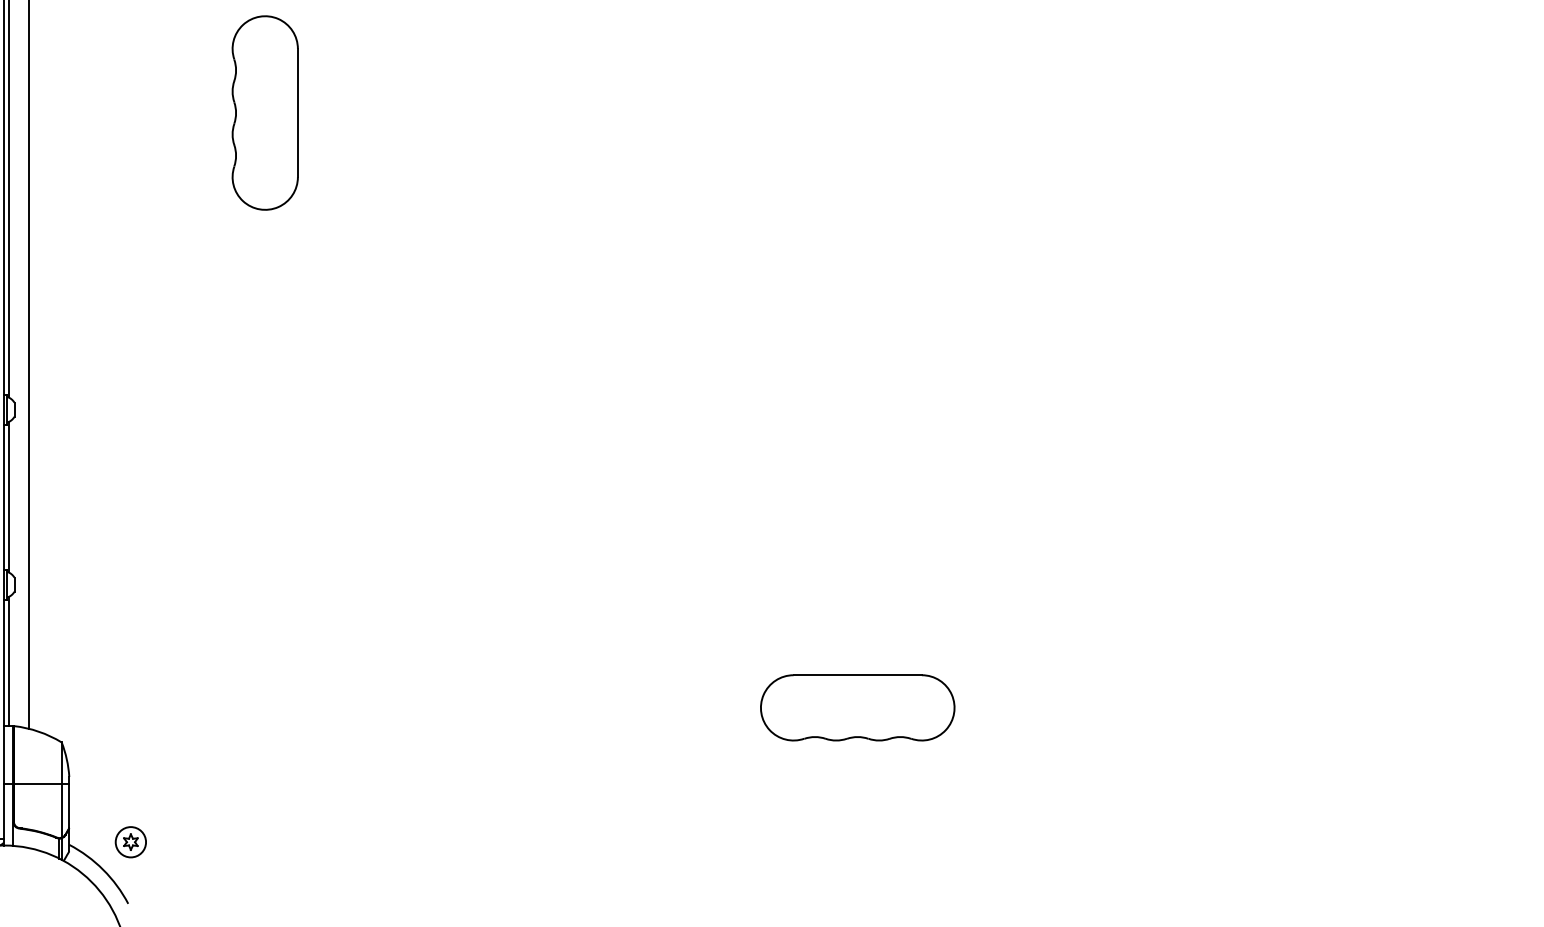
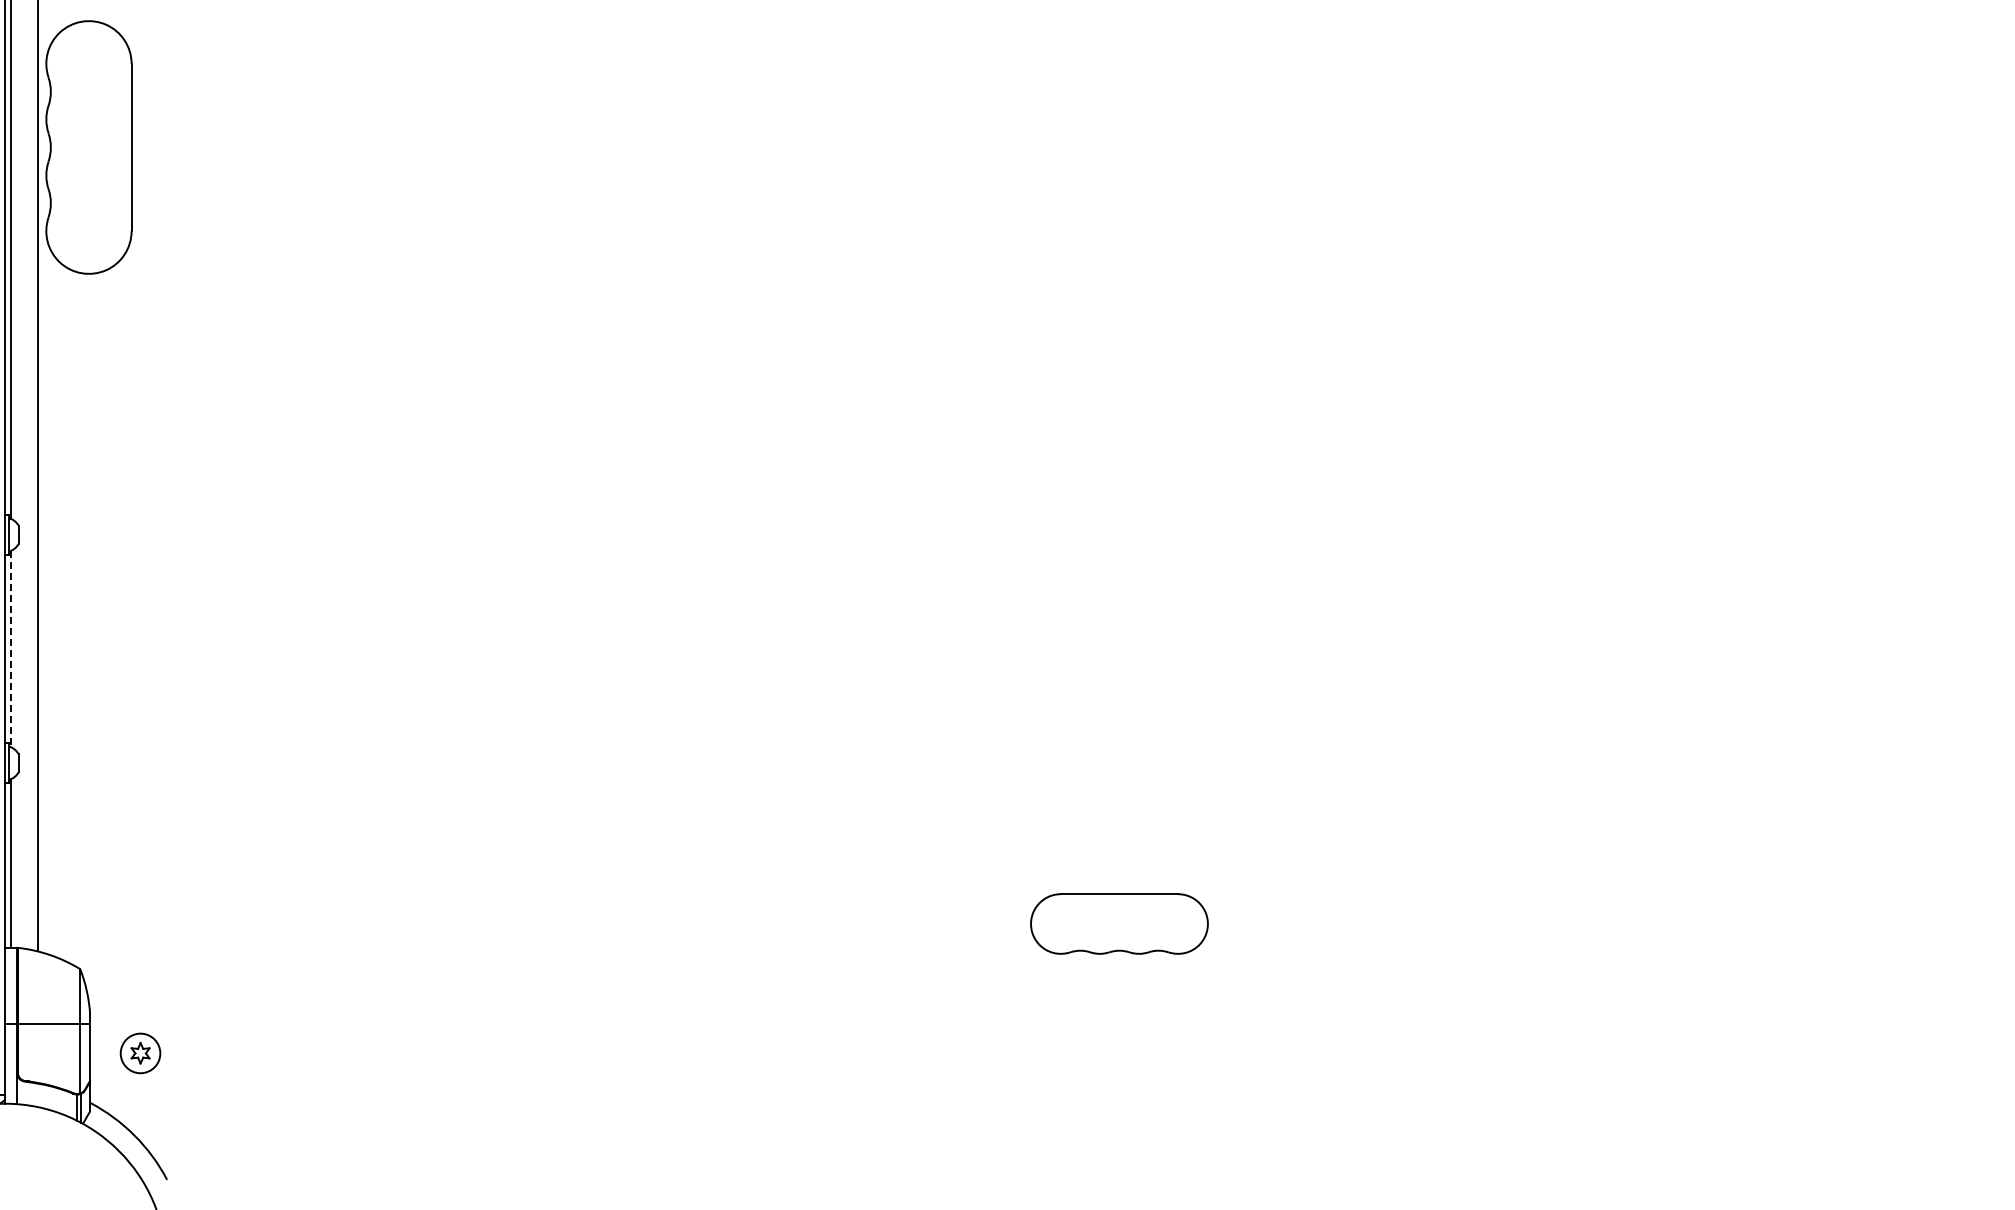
part: (264, 113) -> (88, 147), moved
line: (8, 497) -> (10, 649), solid -> dashed
part: (857, 707) -> (1119, 923), size x0.7
part: (130, 842) -> (140, 1053), moved

